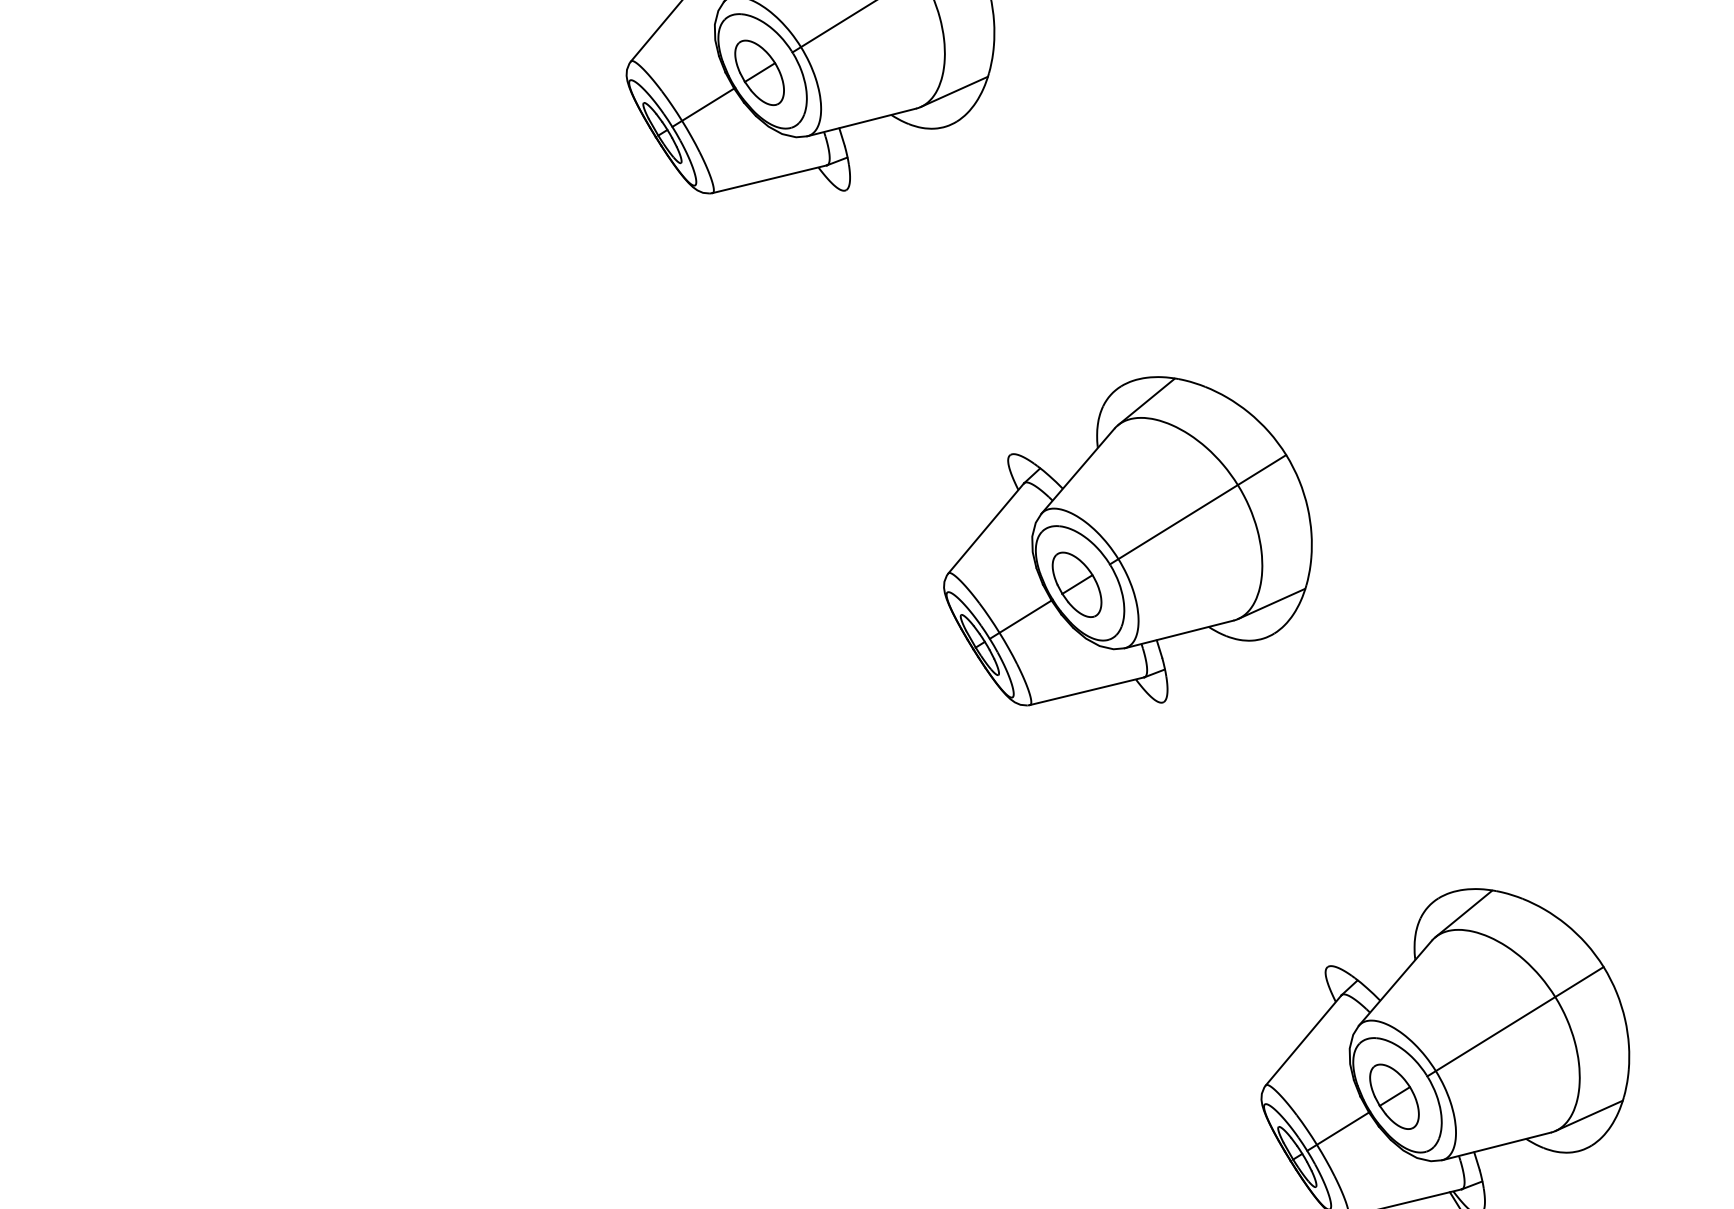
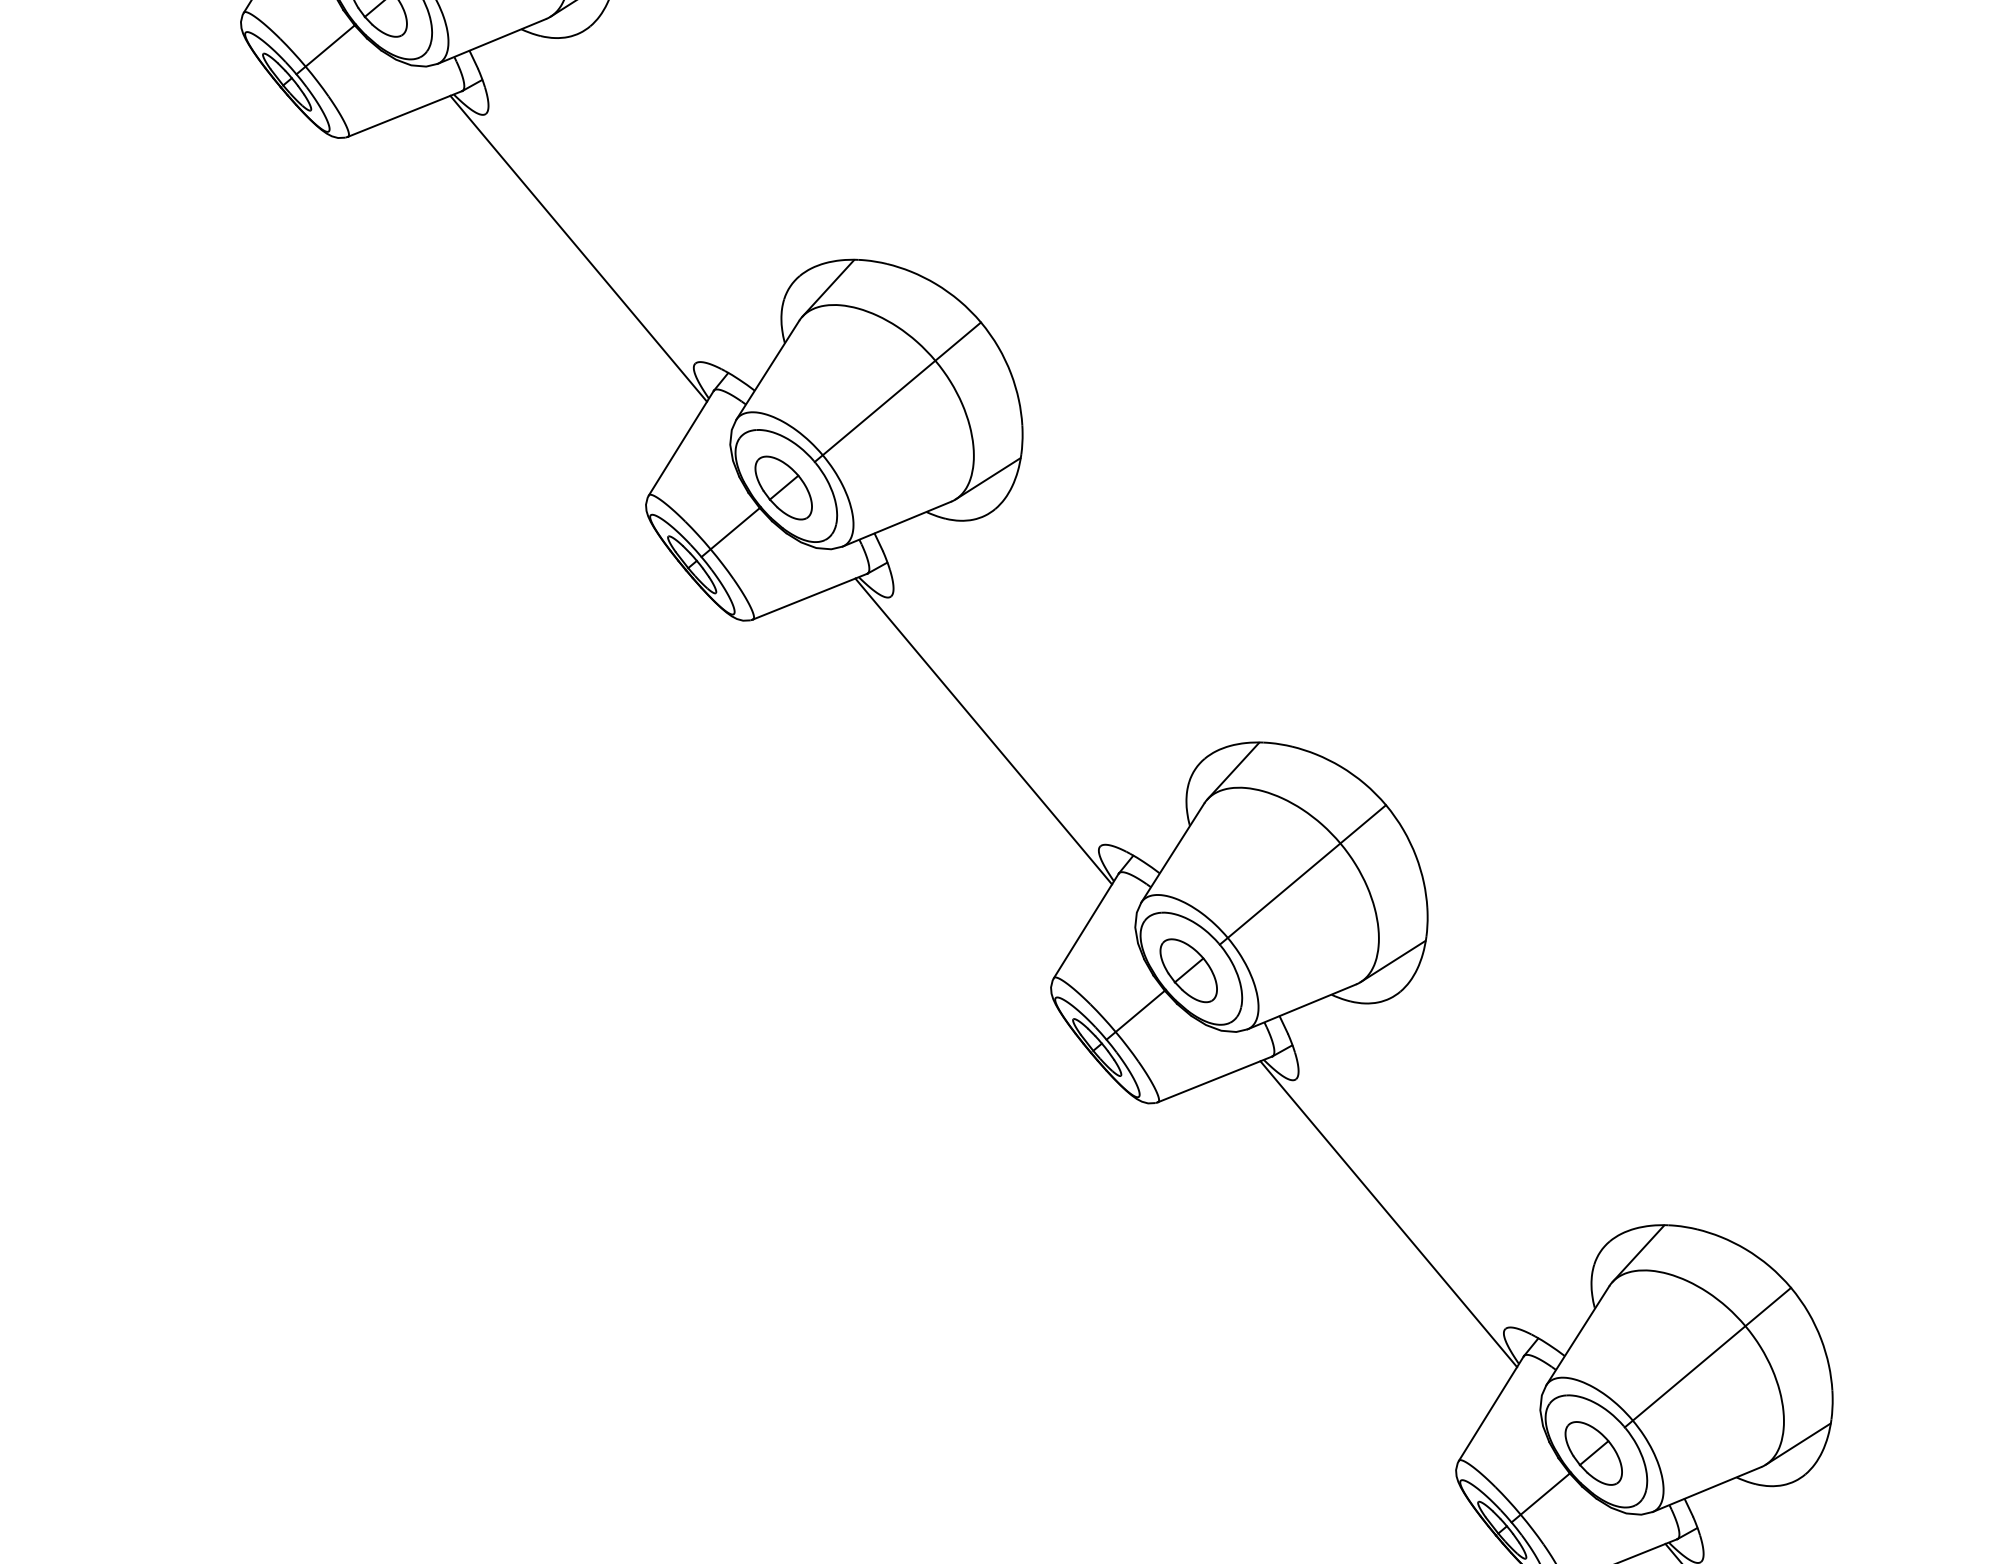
line: (915, 330) -> (983, 731), added
line: (1232, 842) -> (1388, 1214), added

